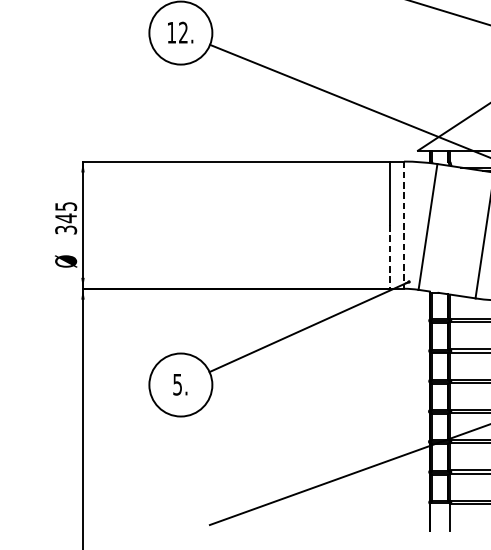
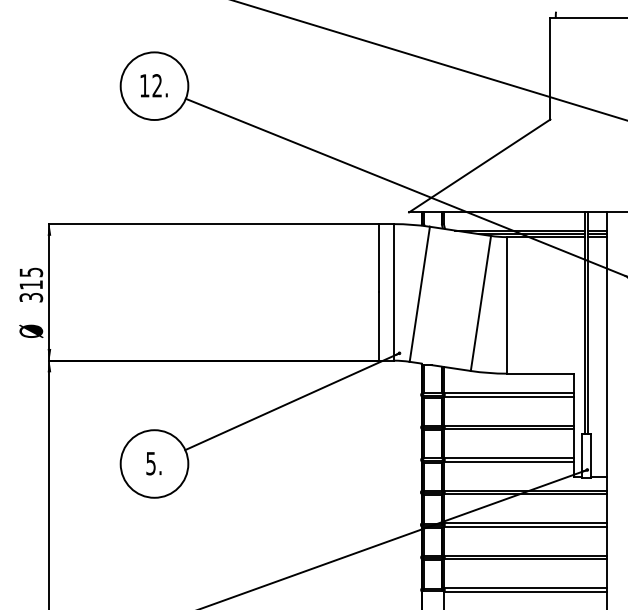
text: (65, 217) -> (30, 284), 345 -> 315
line: (404, 225) -> (394, 292), dashed -> solid
line: (389, 257) -> (378, 327), dashed -> solid

